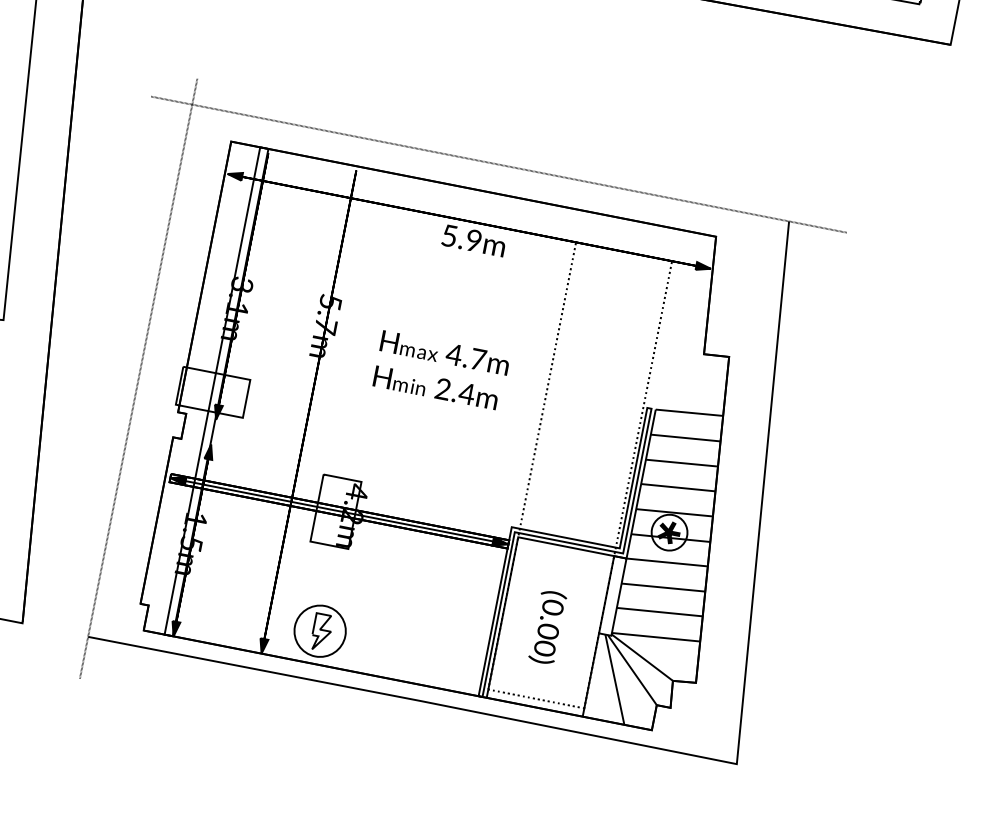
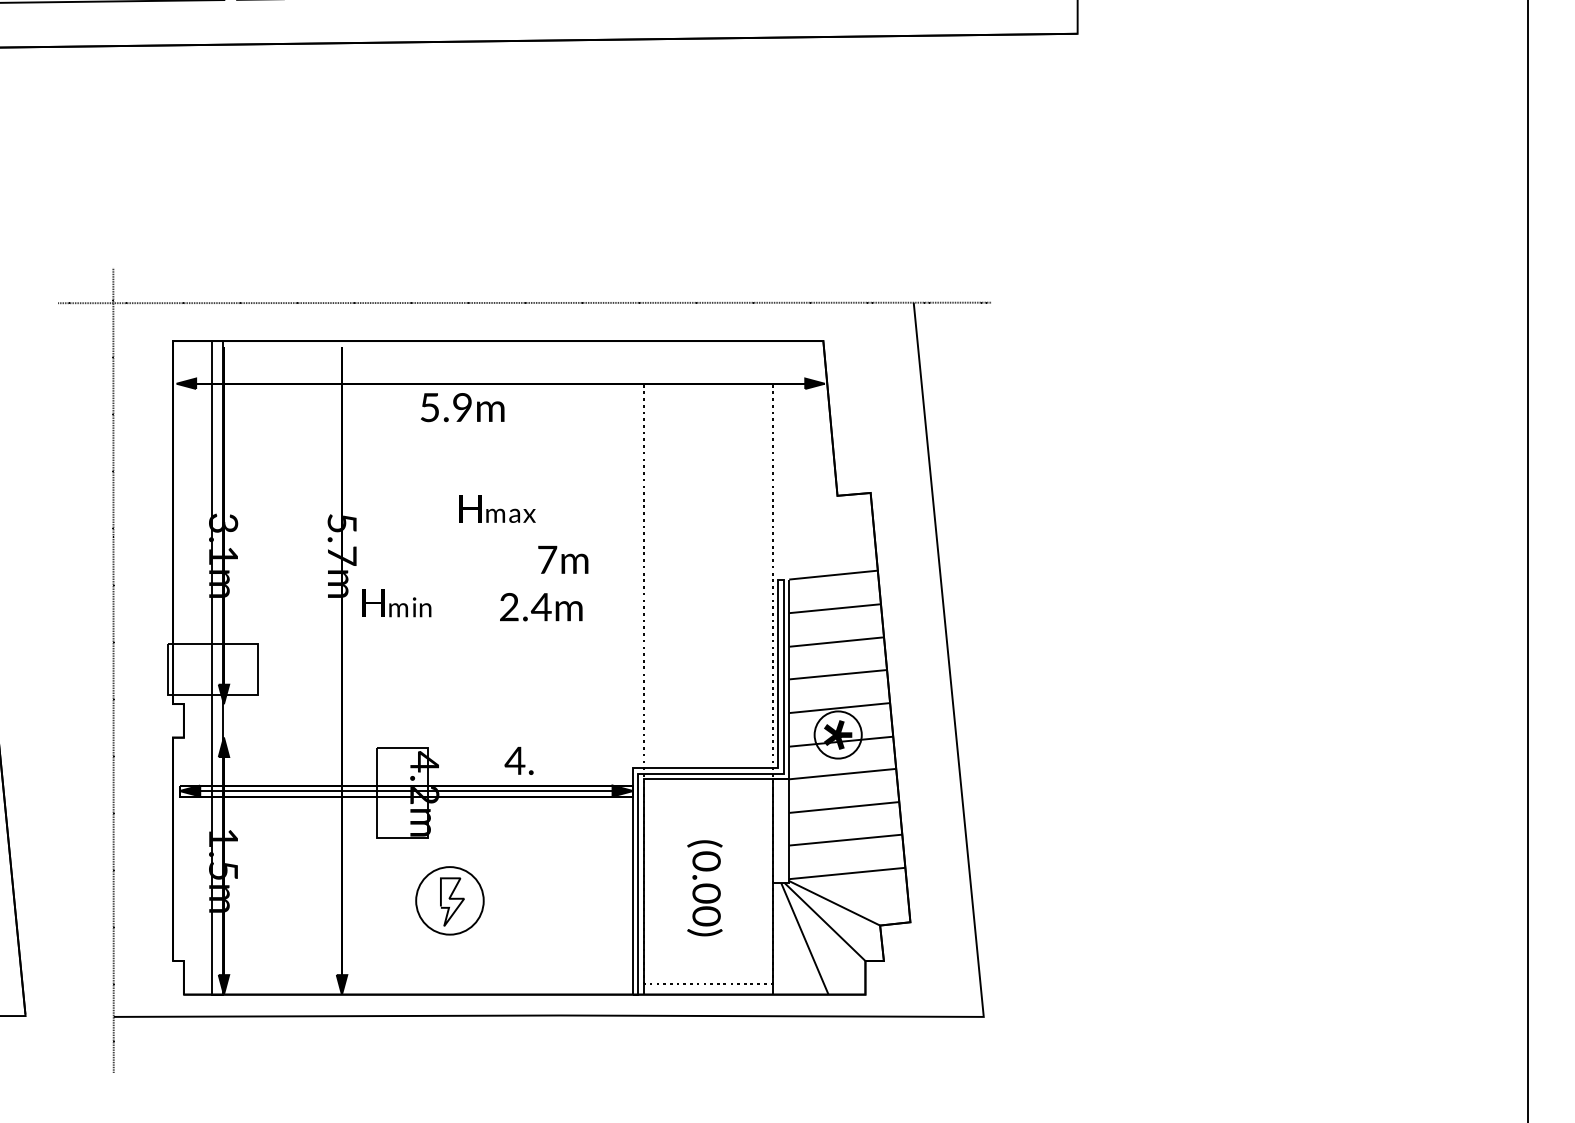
text: (473, 240) -> (462, 407), moved
text: (409, 345) -> (497, 508), moved
text: (456, 355) -> (518, 760), moved
text: (399, 381) -> (396, 603), moved
part: (319, 630) -> (449, 900), moved

